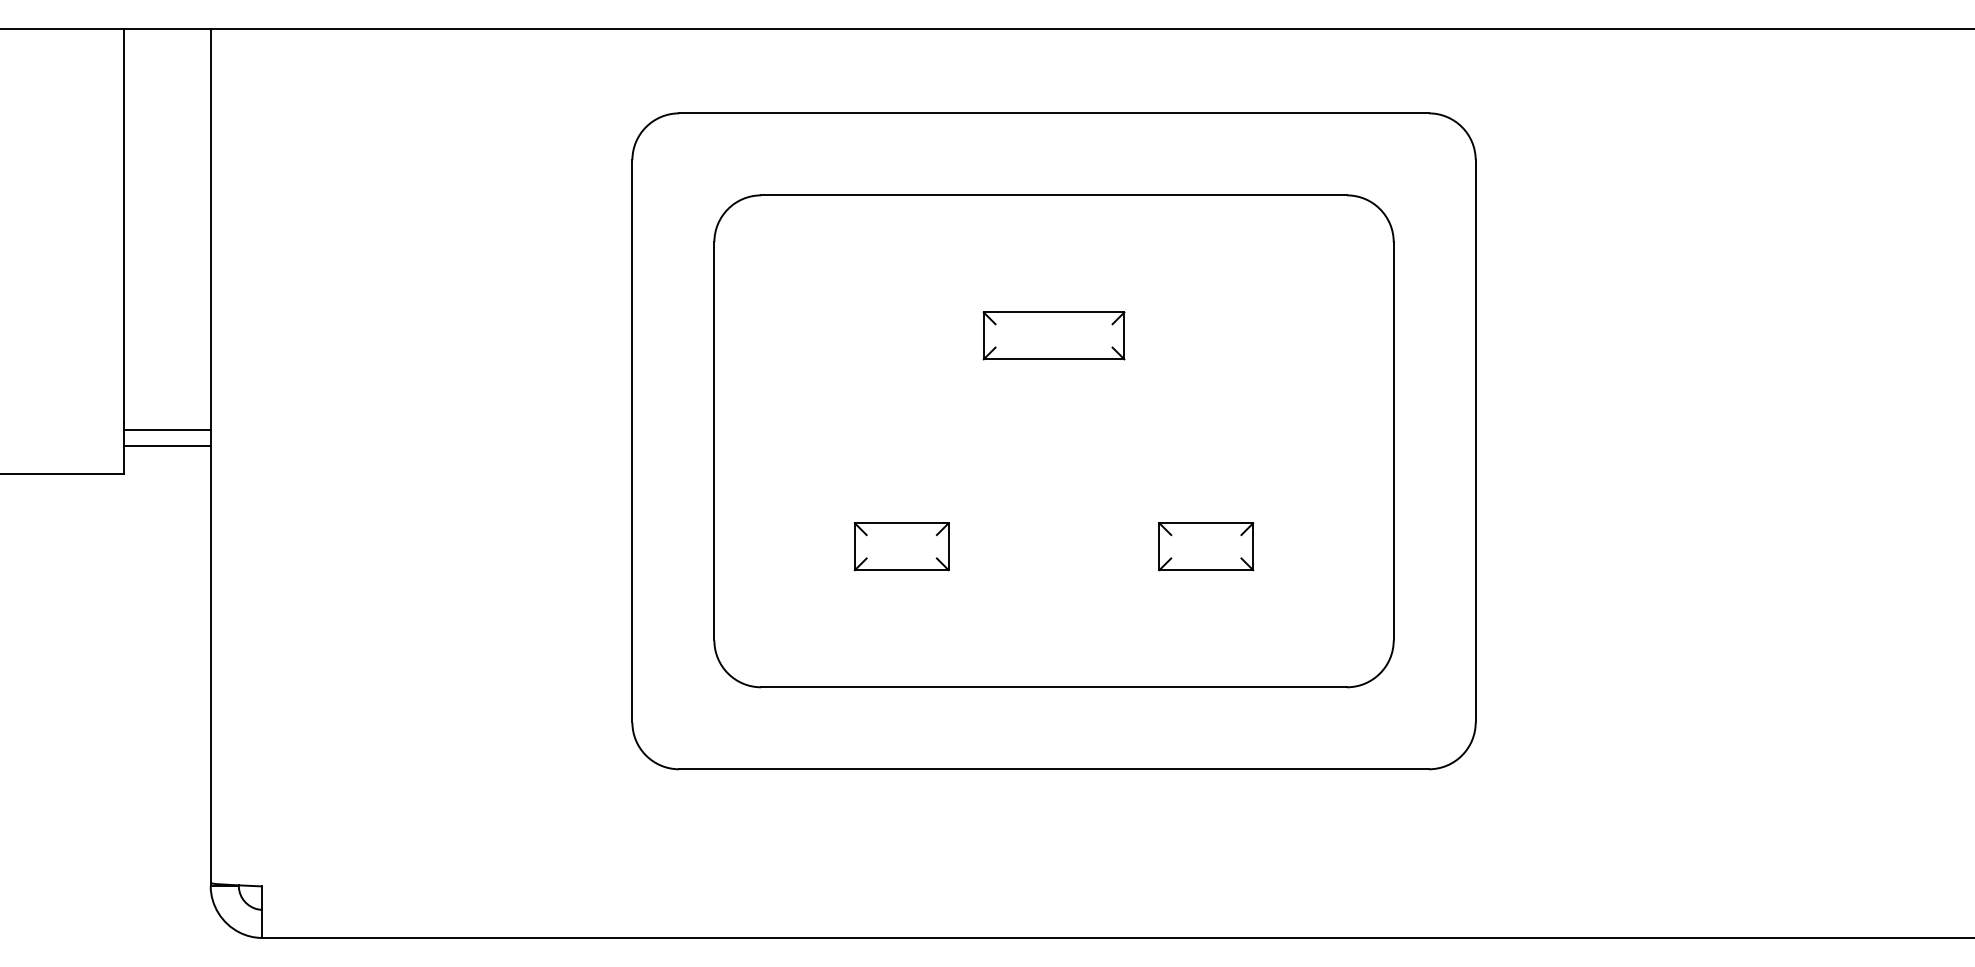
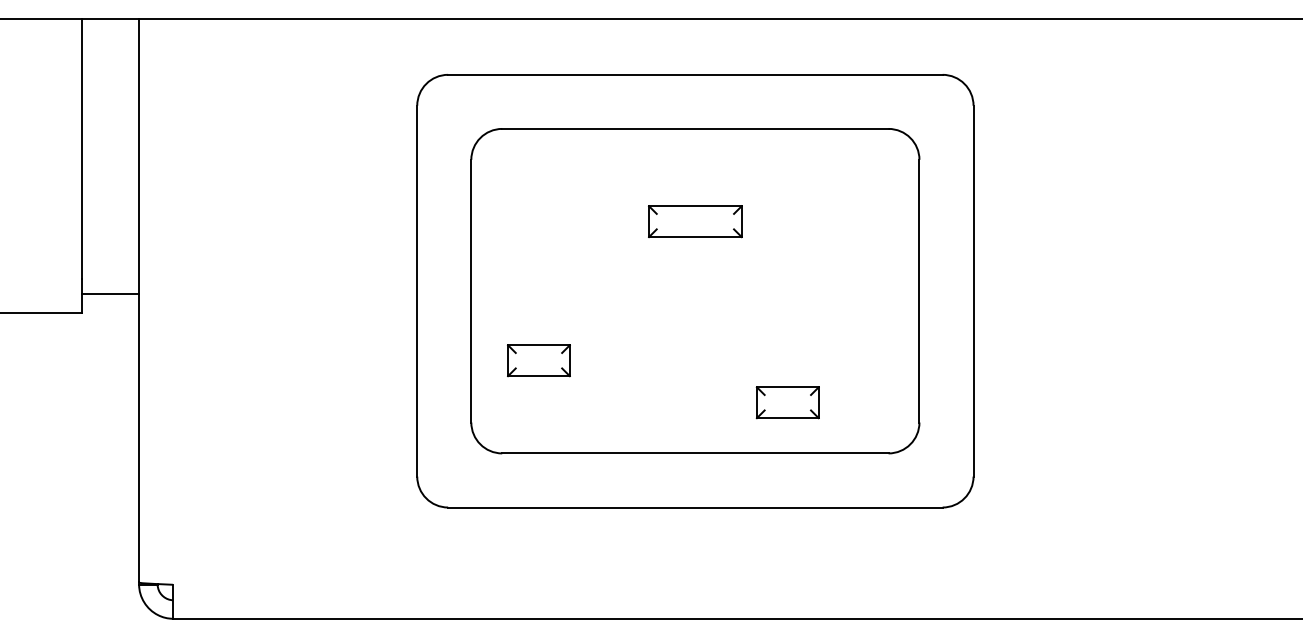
line: (167, 429) -> (110, 283), removed
part: (901, 546) -> (538, 360), moved
part: (1205, 546) -> (787, 402), moved

